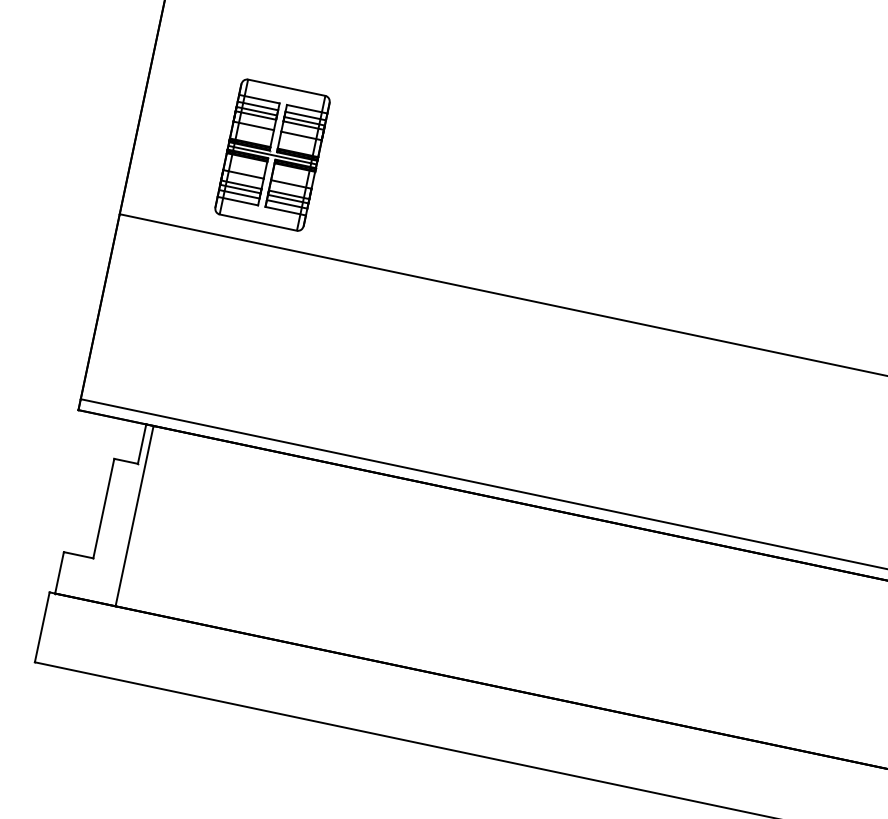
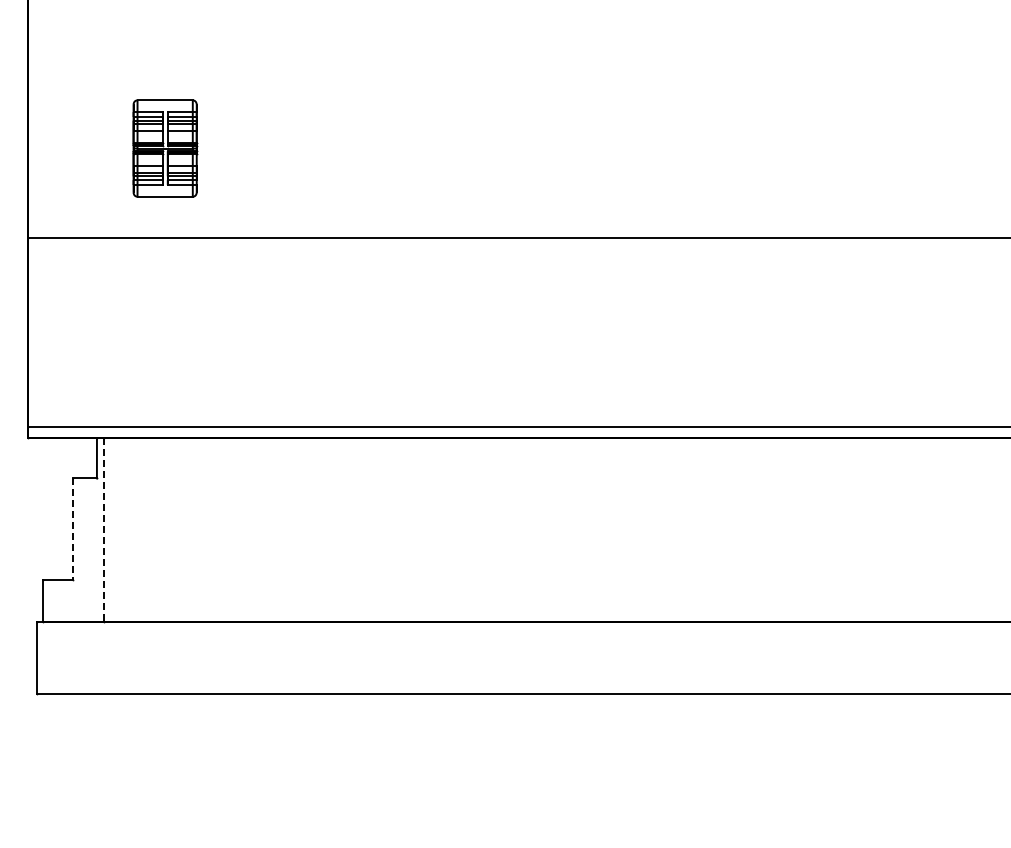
part: (273, 155) -> (165, 148), size x0.7
line: (103, 508) -> (72, 529), solid -> dashed
line: (134, 516) -> (104, 530), solid -> dashed

